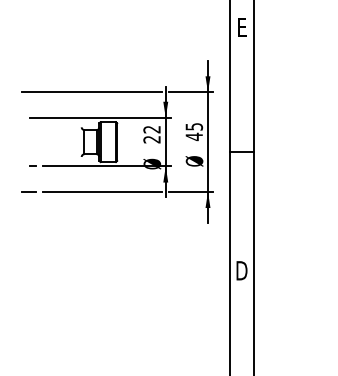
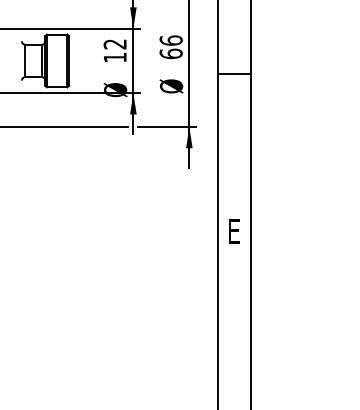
text: (194, 131) -> (171, 46), 45 -> 66
text: (151, 139) -> (114, 57), 22 -> 12
text: (241, 270) -> (233, 231), D -> E

